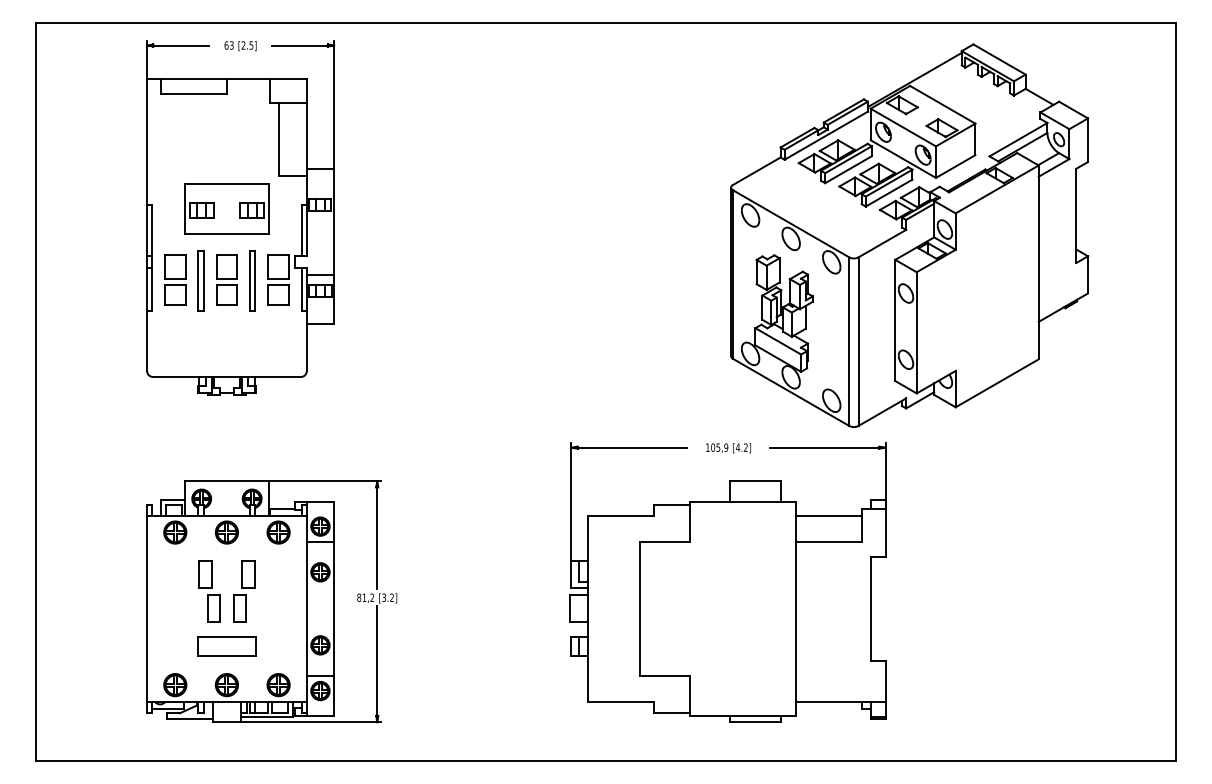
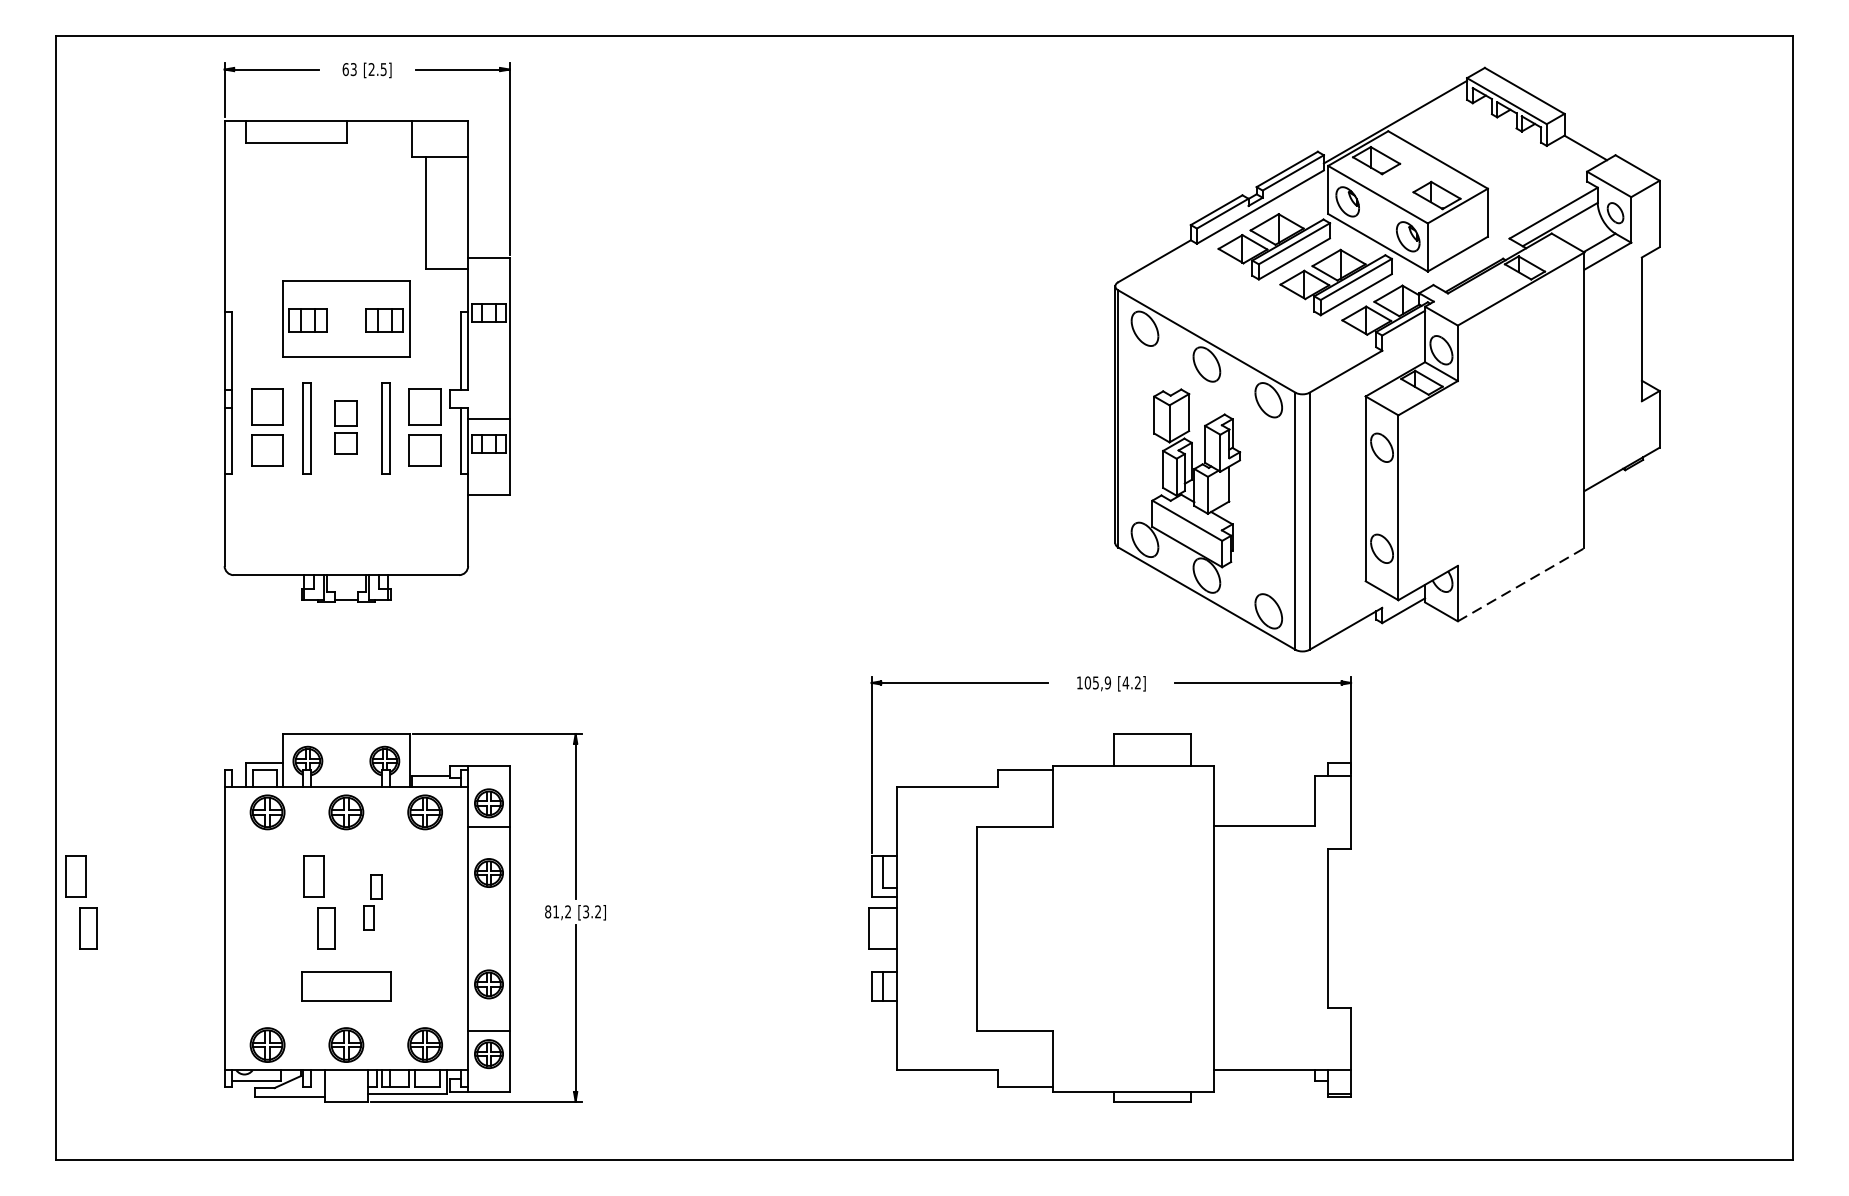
part: (226, 279) -> (345, 426), size x0.7
line: (997, 383) -> (1521, 585), solid -> dashed
line: (828, 515) -> (1263, 786), removed
part: (53, 591) -> (81, 902), added
part: (244, 591) -> (373, 902), size x0.6

